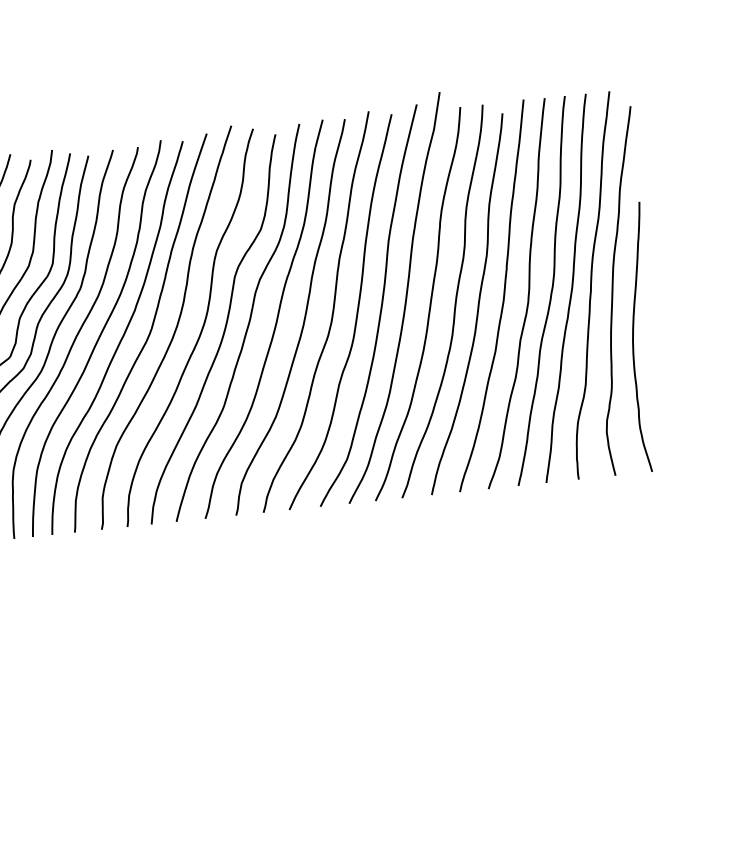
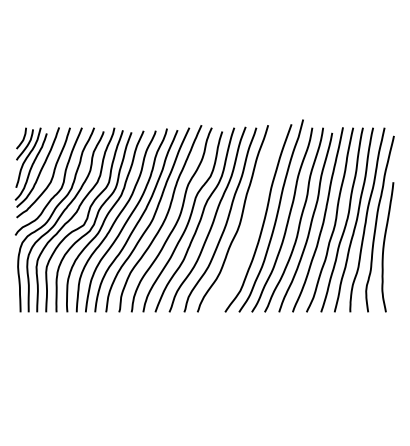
curve: (355, 313) -> (251, 221), removed

